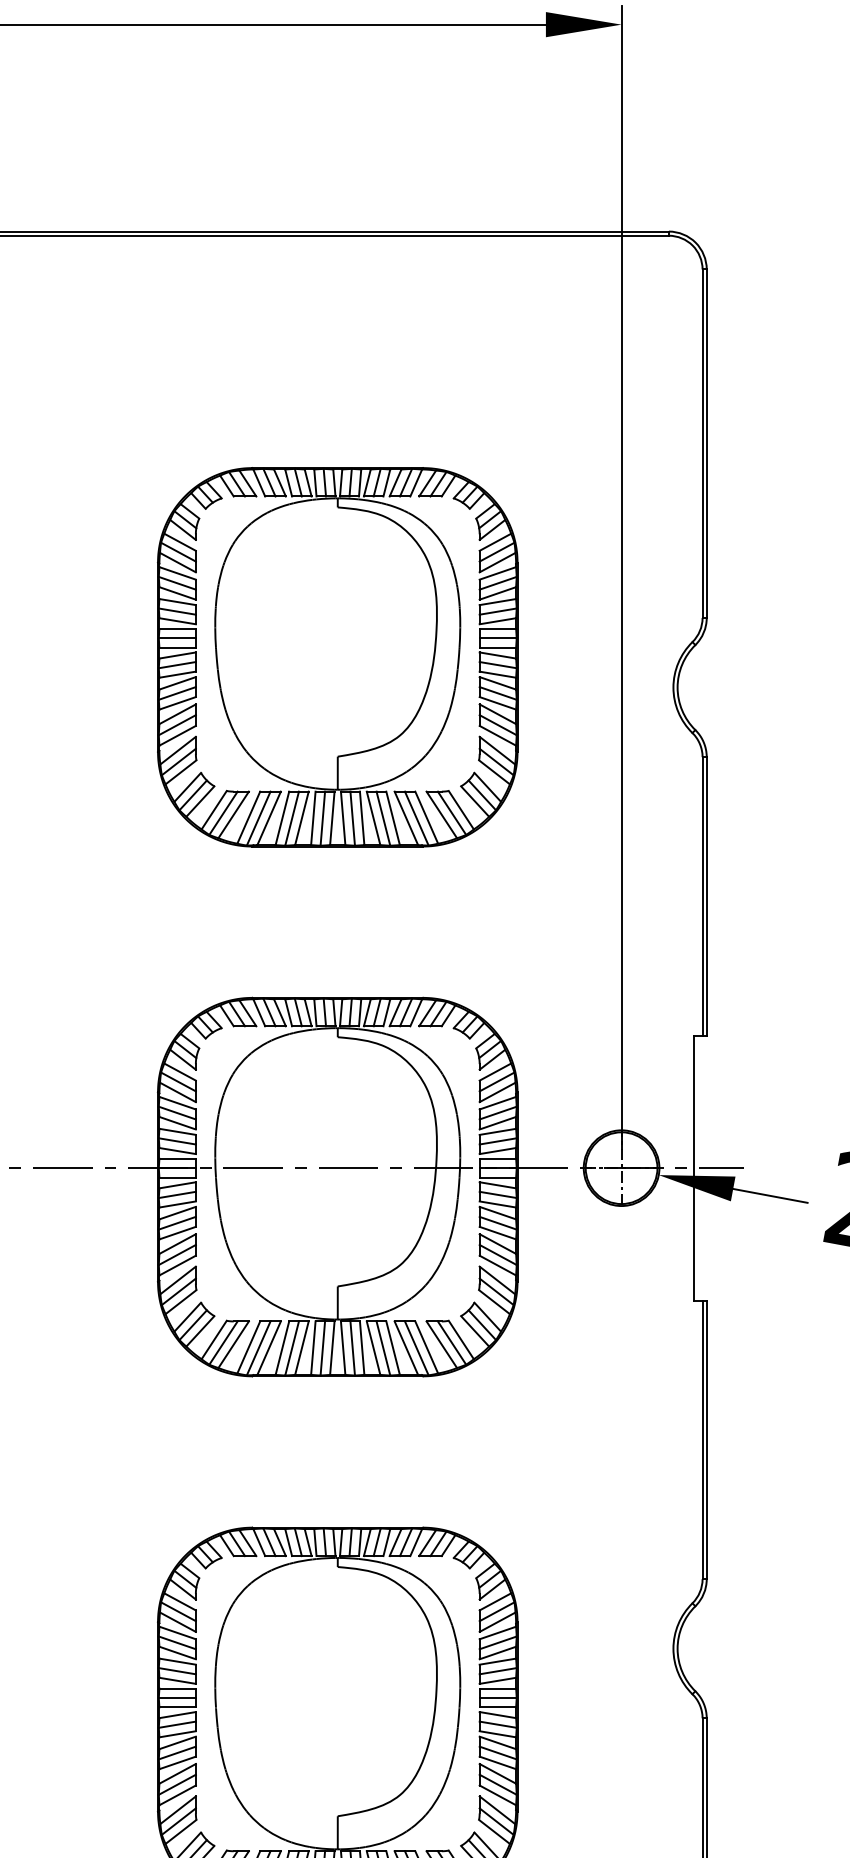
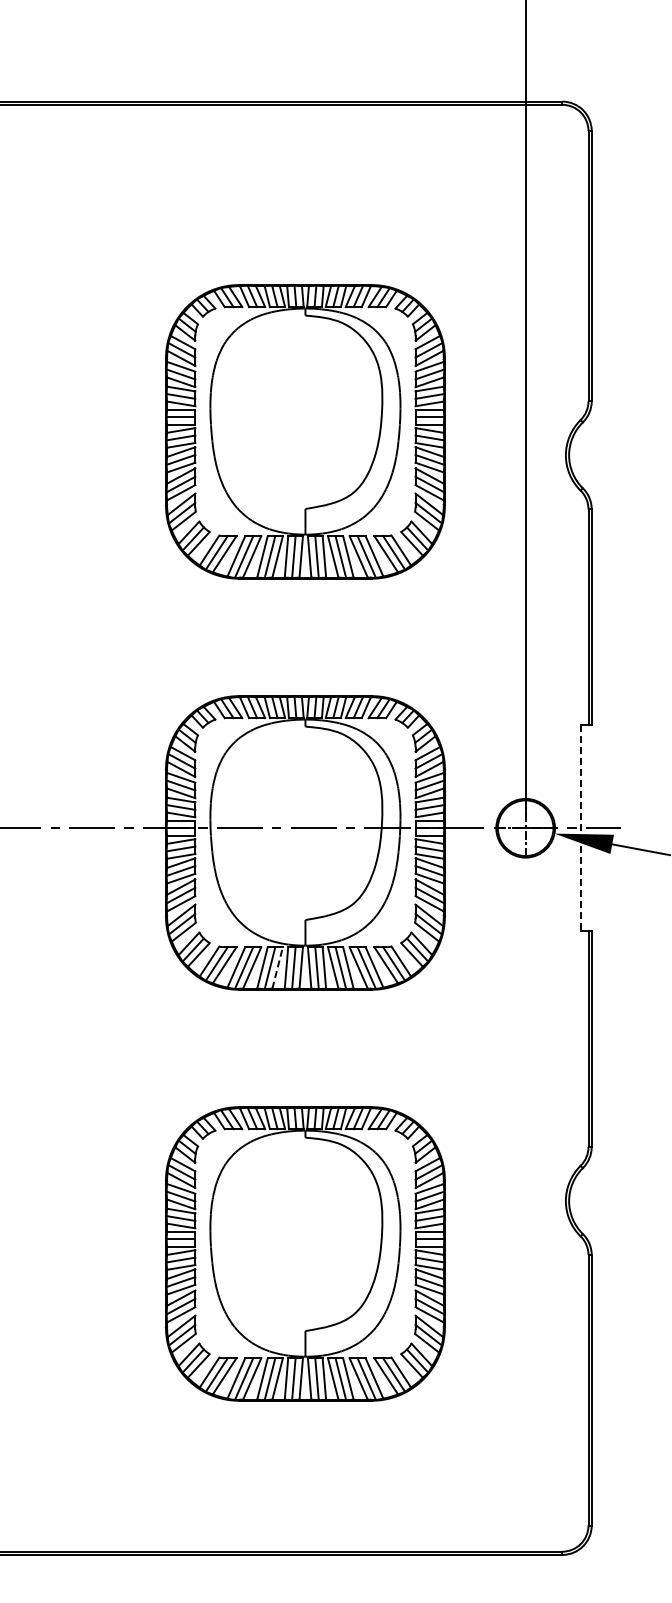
line: (693, 1168) -> (581, 828), solid -> dashed
line: (301, 1347) -> (277, 967), solid -> dashed

